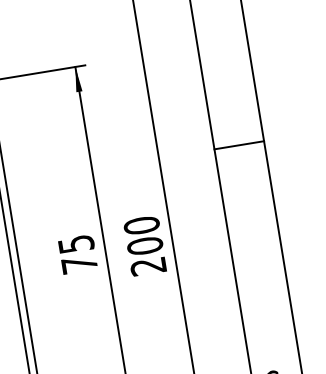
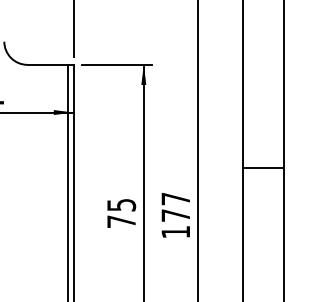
line: (239, 145) -> (263, 168), moved
text: (144, 246) -> (175, 215), 200 -> 177

